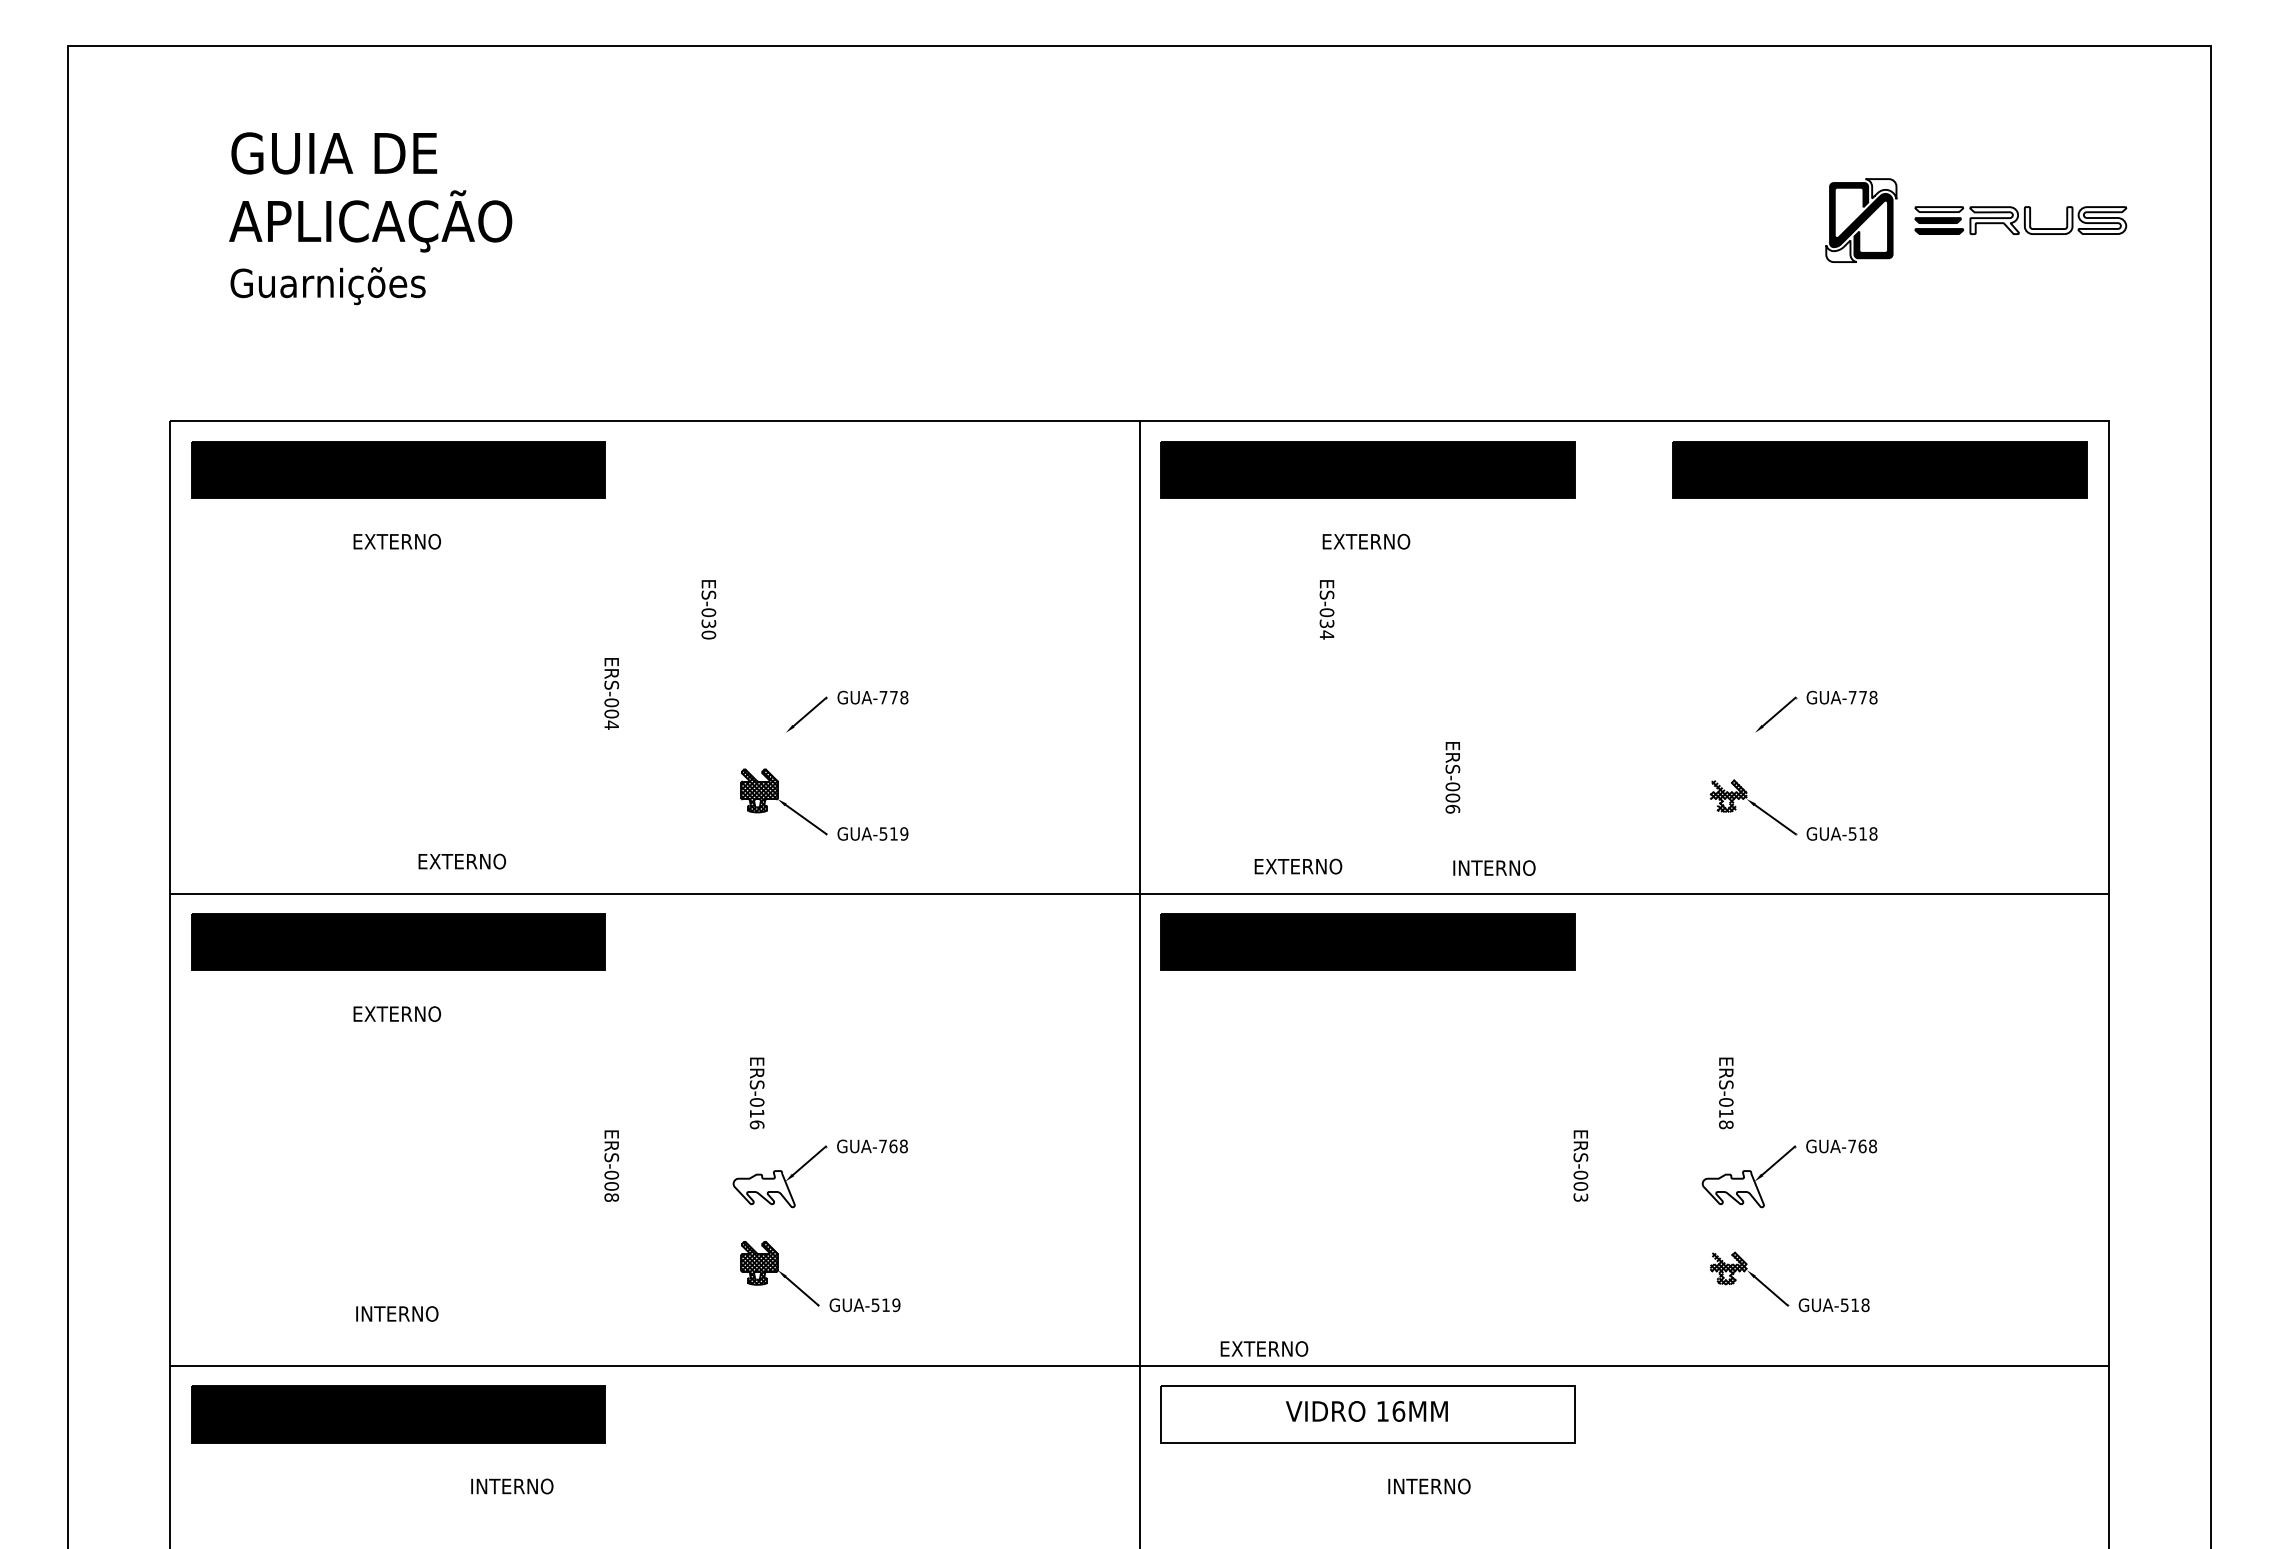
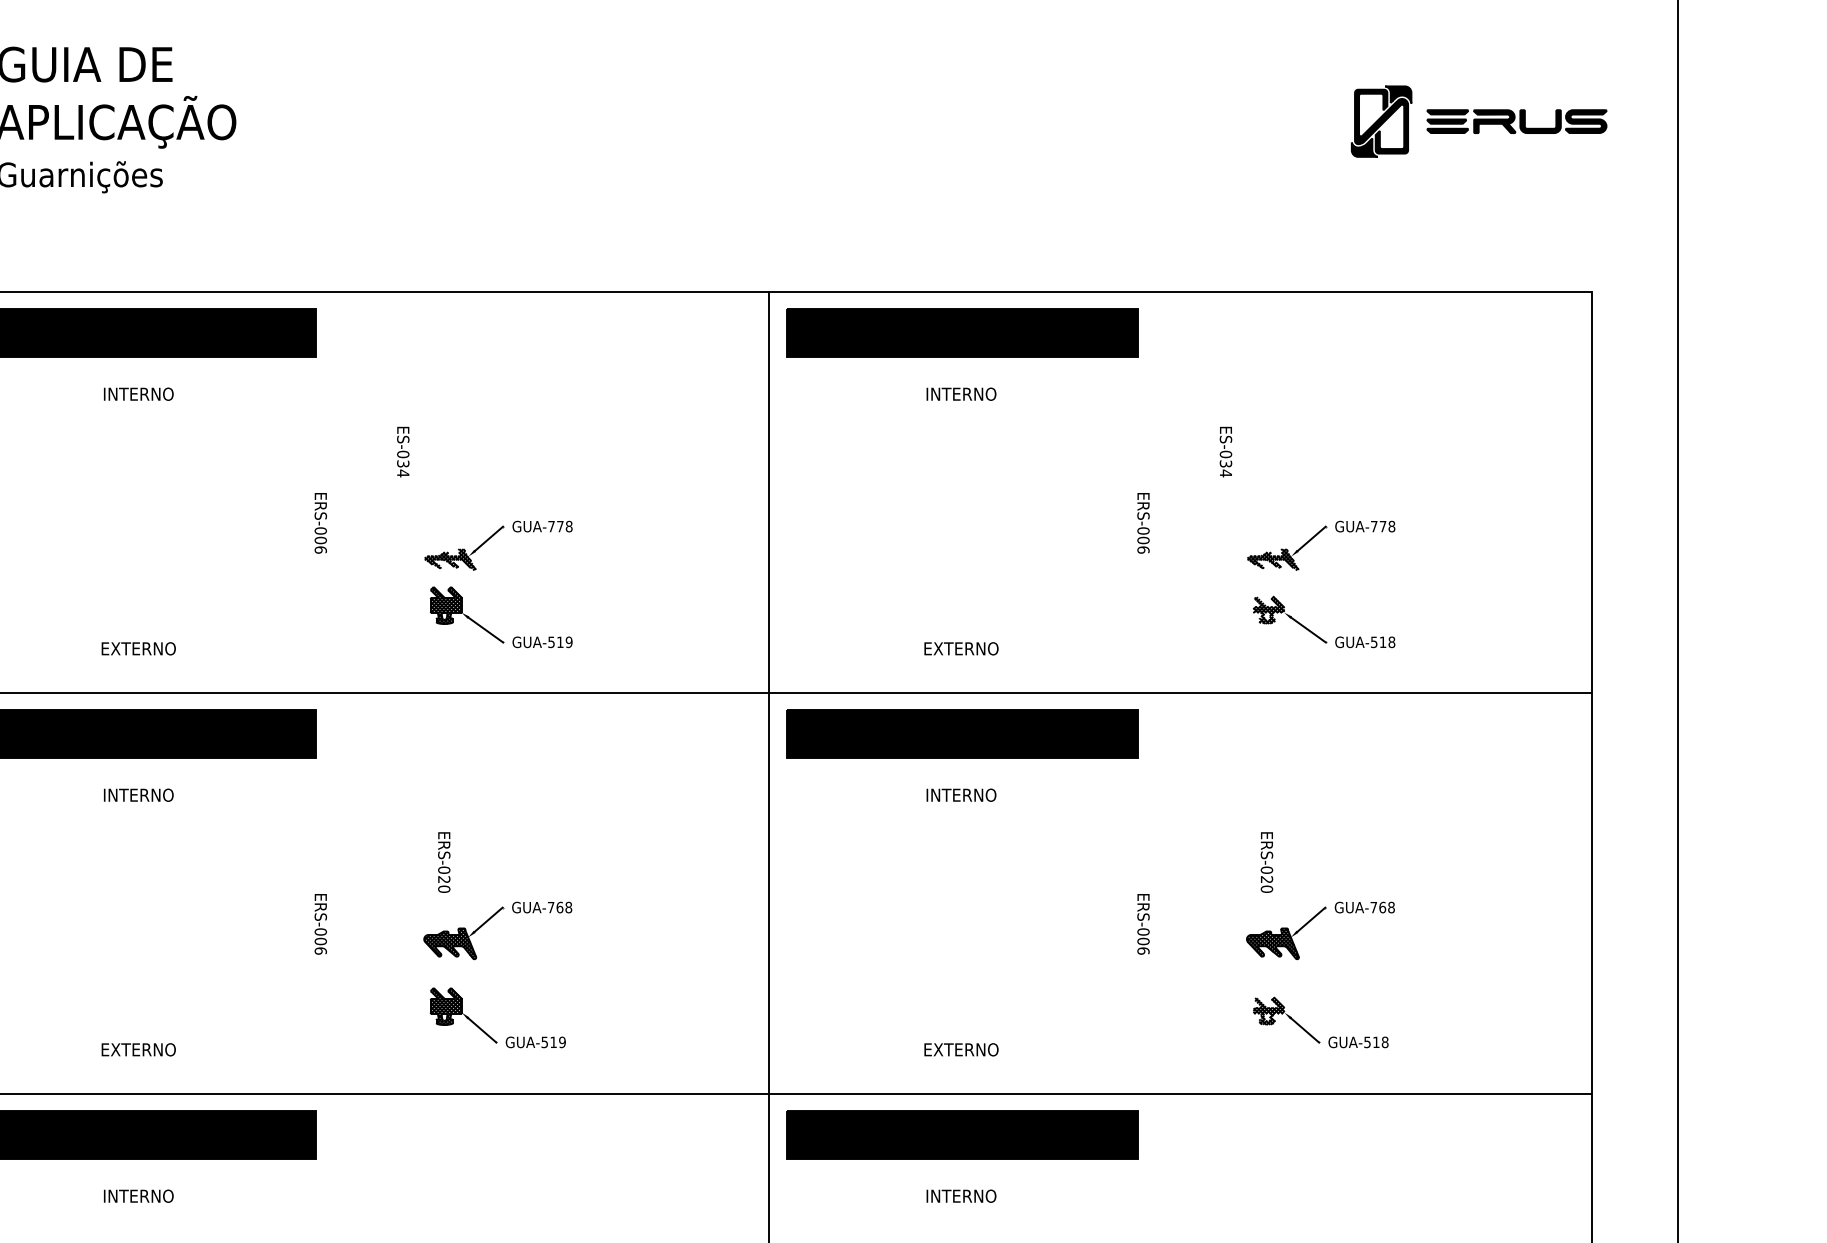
fill: (1880, 189) -> (1397, 95), added
fill: (1939, 209) -> (1447, 112), added
fill: (1994, 220) -> (1494, 121), added
fill: (2048, 220) -> (1540, 121), added
fill: (2102, 220) -> (1586, 121), added
fill: (1841, 251) -> (1364, 147), added
part: (1879, 469) -> (1397, 332), removed
text: (397, 541) -> (138, 394), EXTERNO -> INTERNO
text: (1366, 541) -> (961, 394), EXTERNO -> INTERNO
text: (1326, 609) -> (1225, 451), moved
text: (708, 634) -> (402, 472), ES-030 -> ES-034
text: (611, 724) -> (320, 549), ERS-004 -> ERS-006
hatch: (764, 736) -> (450, 559), added
hatch: (1733, 736) -> (1273, 559), added
text: (1452, 777) -> (1143, 523), moved
text: (462, 861) -> (138, 648), moved
text: (1298, 866) -> (961, 648), moved
text: (1494, 867) -> (961, 794), moved
text: (397, 1013) -> (138, 794), EXTERNO -> INTERNO
text: (757, 1119) -> (444, 884), ERS-016 -> ERS-020
text: (1726, 1119) -> (1267, 884), ERS-018 -> ERS-020
hatch: (1733, 1188) -> (1273, 943), added
hatch: (763, 1189) -> (449, 944), added
text: (611, 1197) -> (320, 950), ERS-008 -> ERS-006
text: (1580, 1197) -> (1143, 950), ERS-003 -> ERS-006
text: (397, 1313) -> (138, 1049), INTERNO -> EXTERNO
text: (1264, 1348) -> (961, 1049), moved
fill: (1367, 1414) -> (962, 1135), added
text: (512, 1486) -> (138, 1196), moved
text: (1429, 1486) -> (961, 1196), moved

